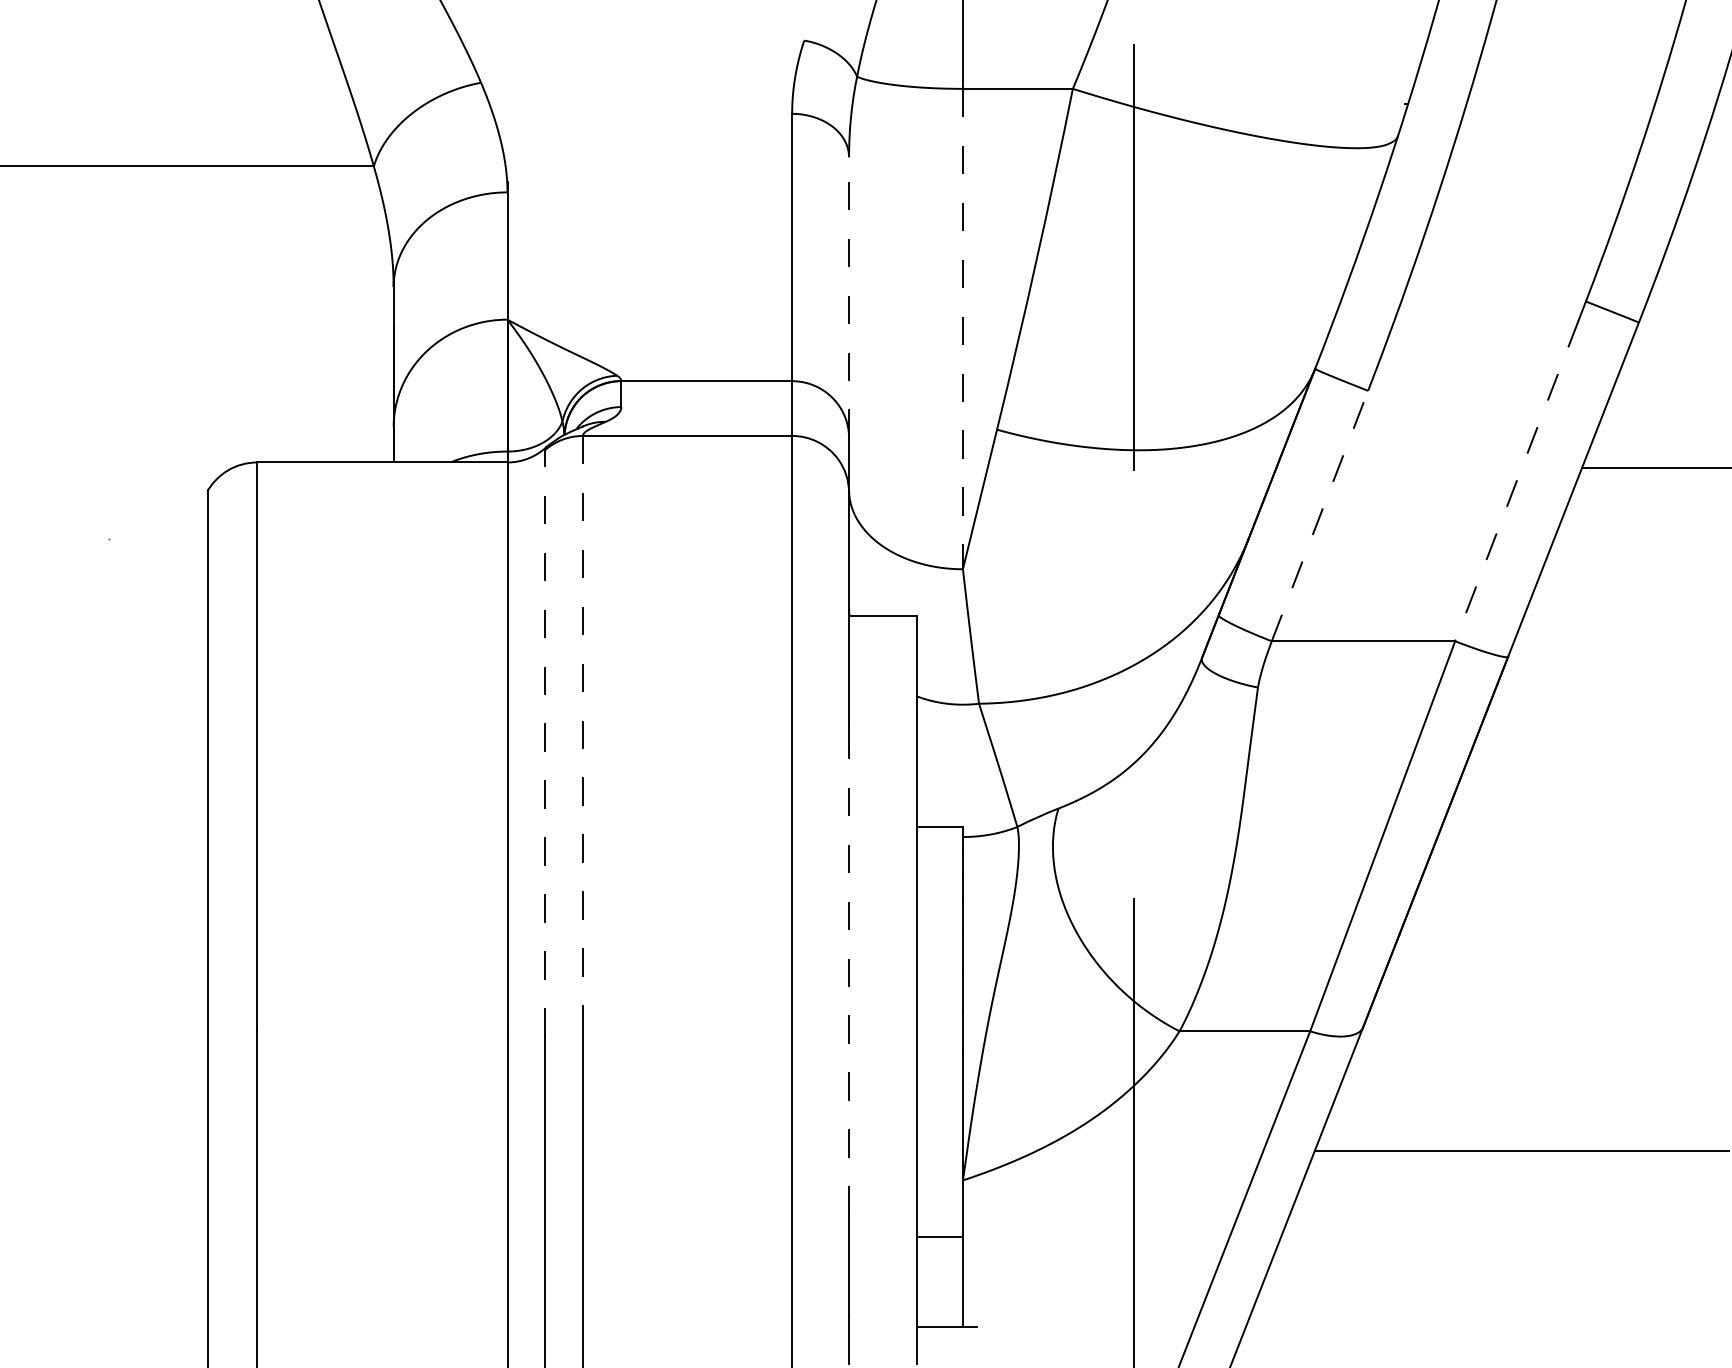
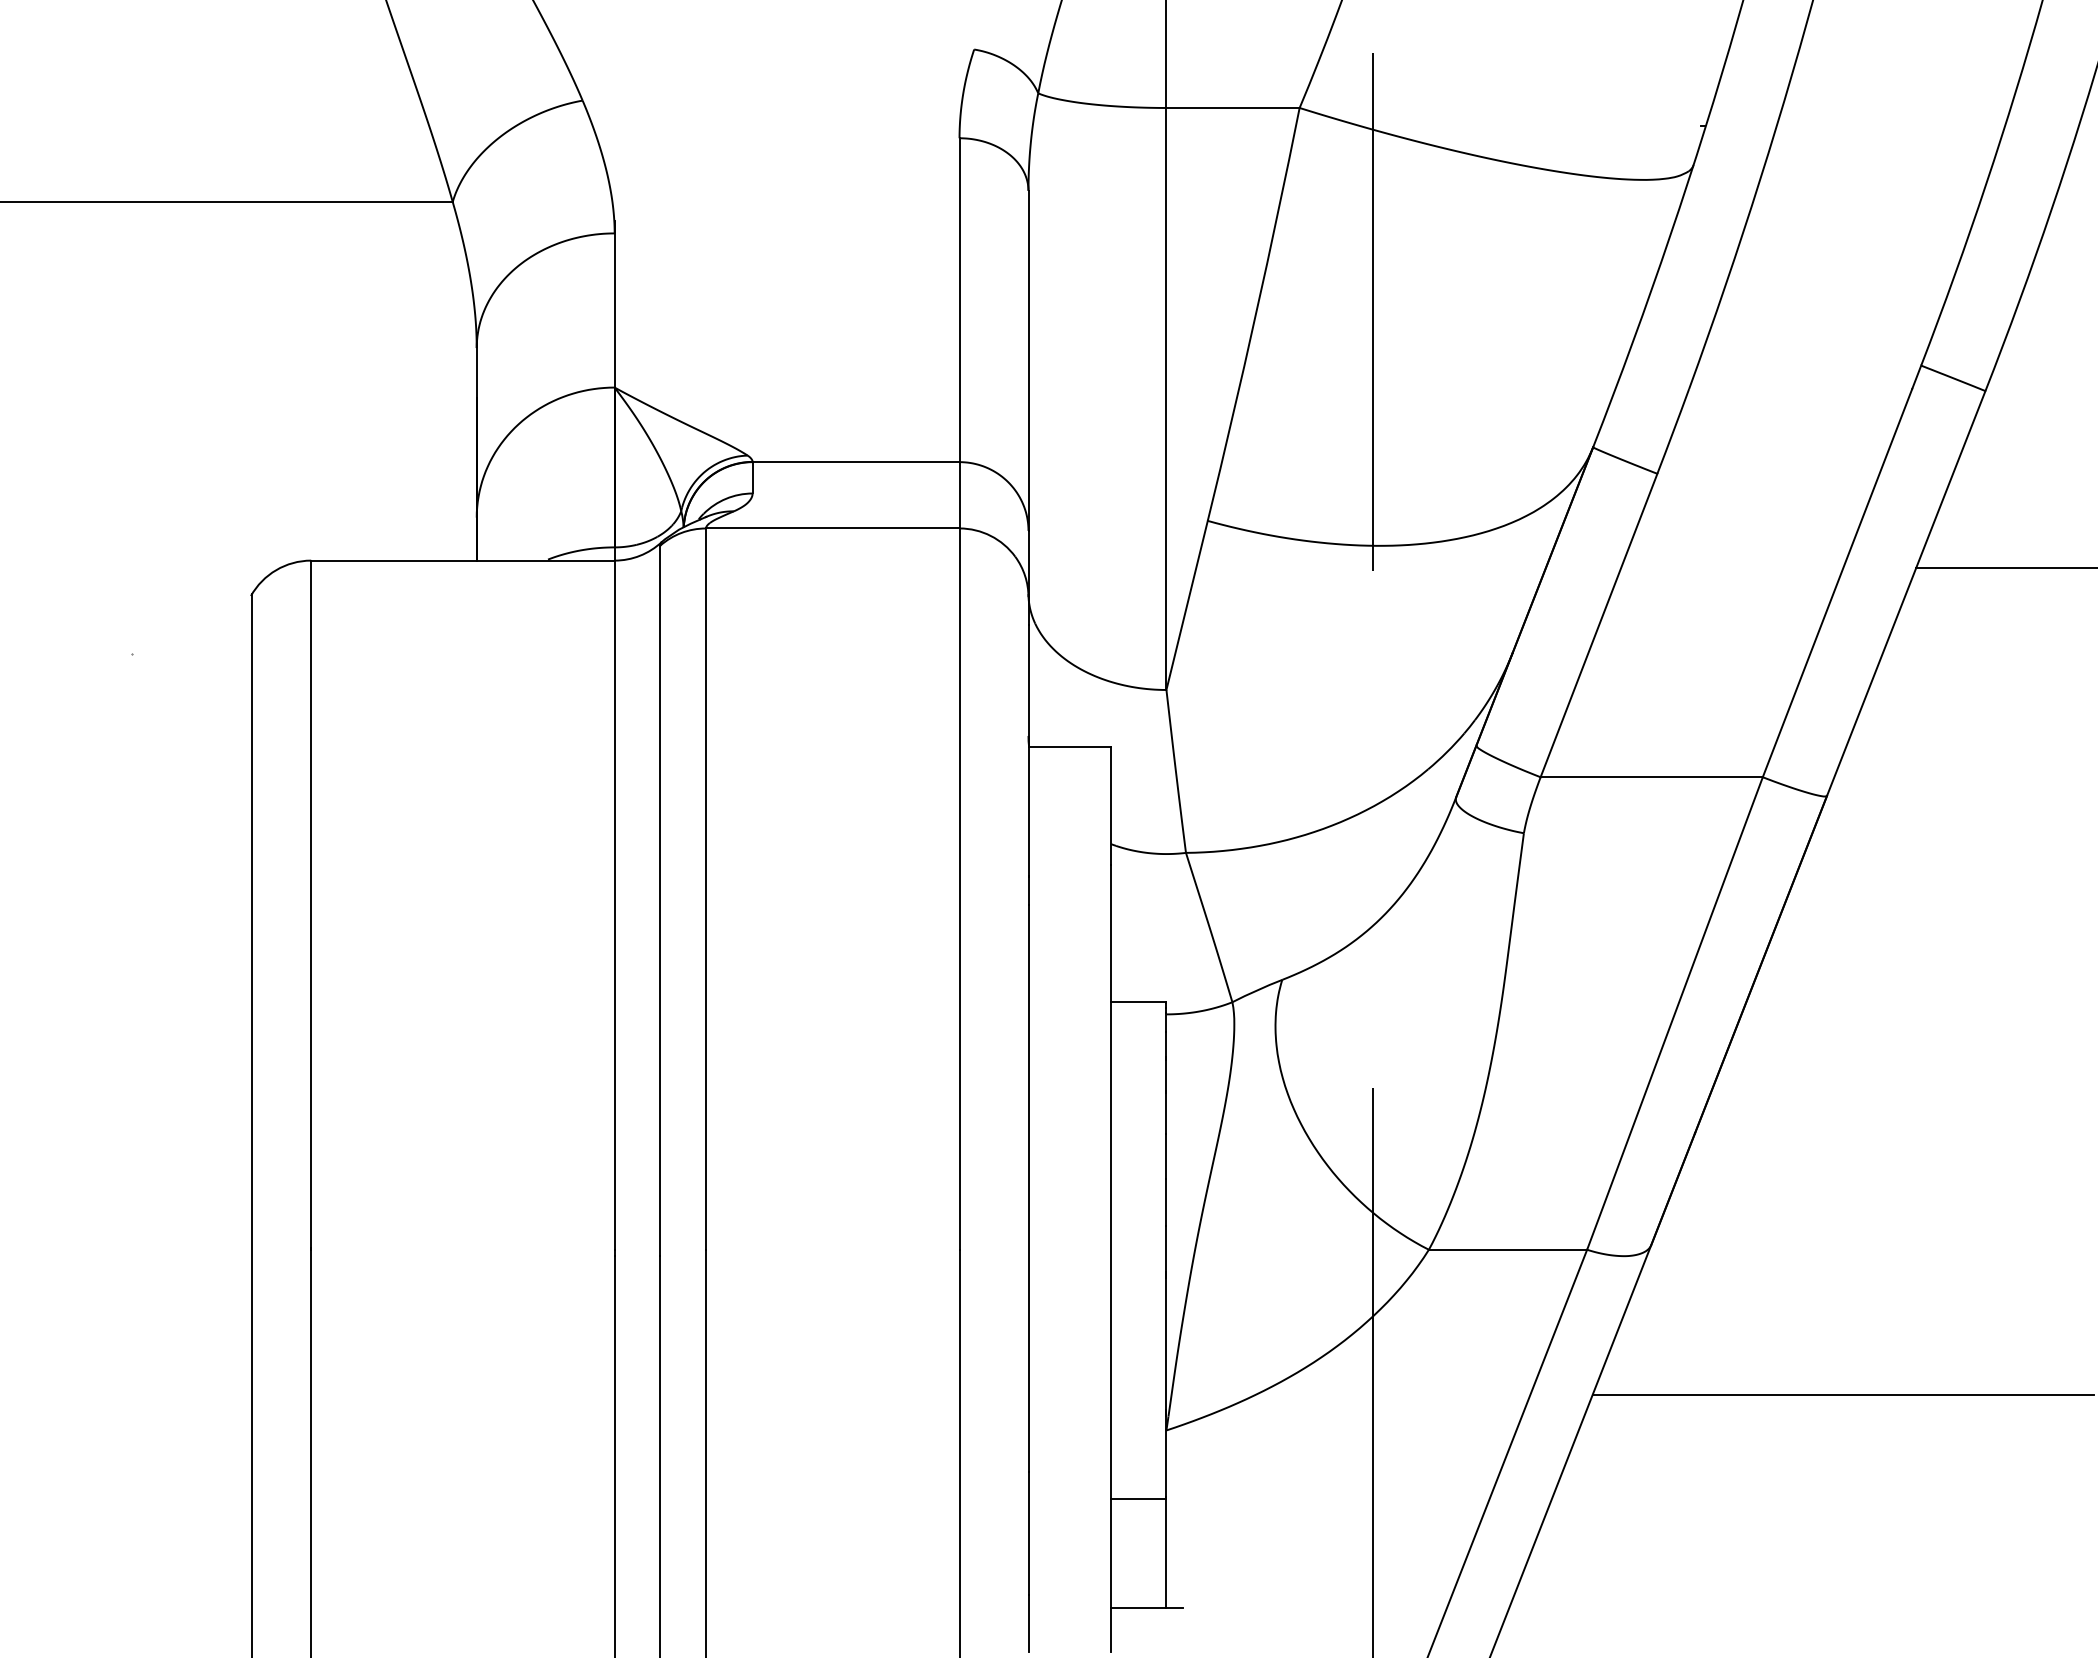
line: (849, 297) -> (1028, 360), dashed -> solid
line: (962, 328) -> (1166, 398), dashed -> solid
line: (1516, 481) -> (1837, 583), dashed -> solid
line: (1320, 516) -> (1599, 625), dashed -> solid
line: (582, 733) -> (705, 889), dashed -> solid
line: (545, 743) -> (660, 900), dashed -> solid
line: (849, 980) -> (1028, 1188), dashed -> solid

